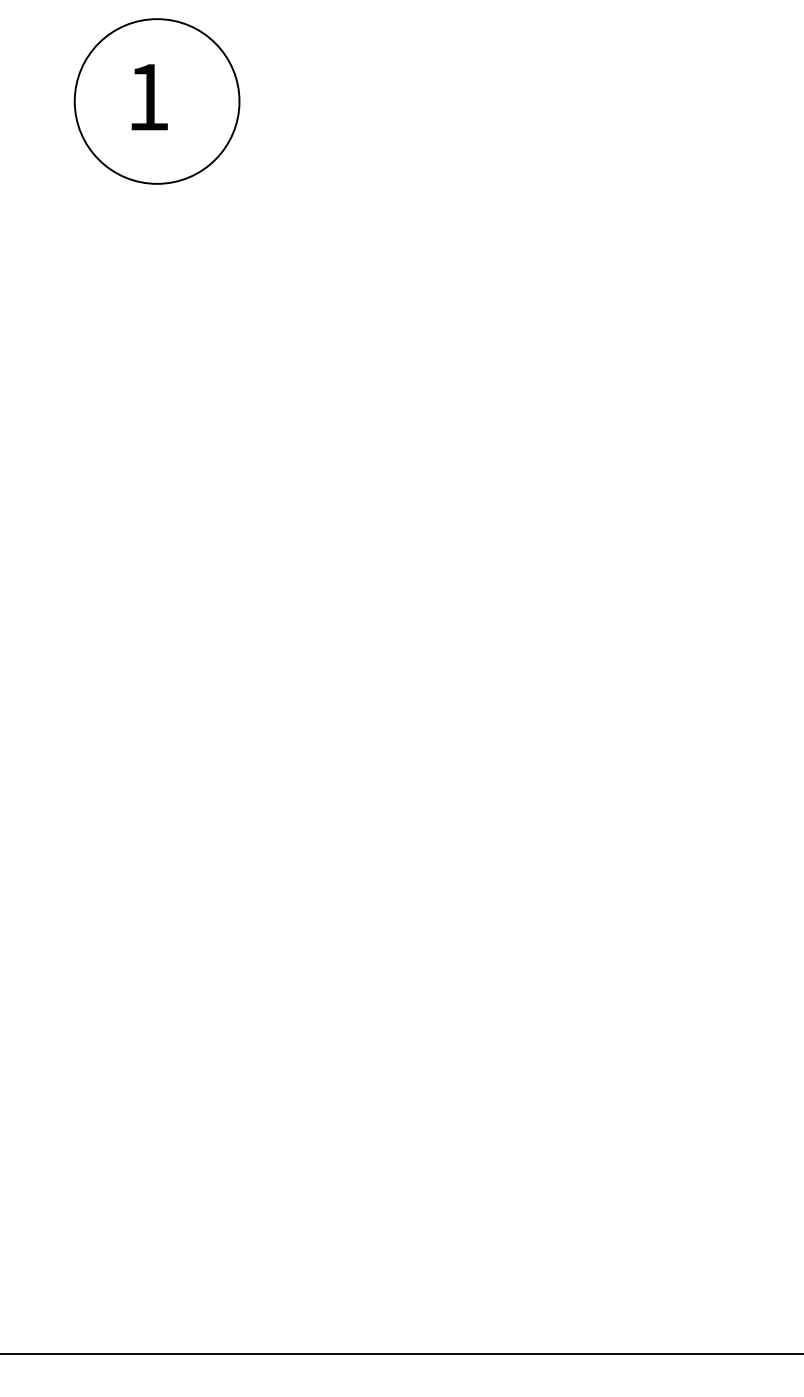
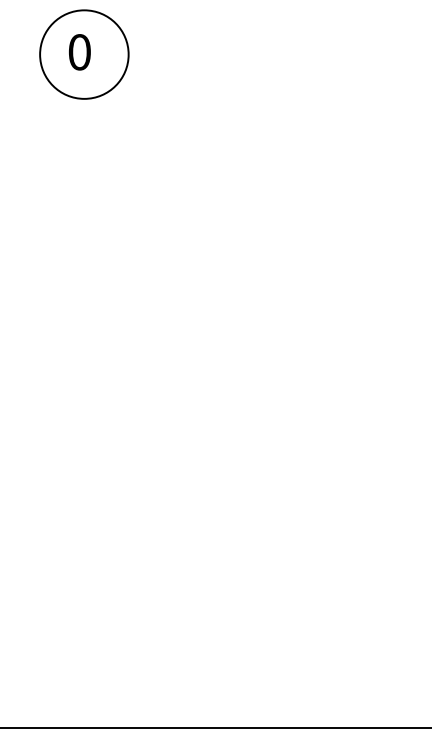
text: (148, 97) -> (79, 52), 1 -> 0

